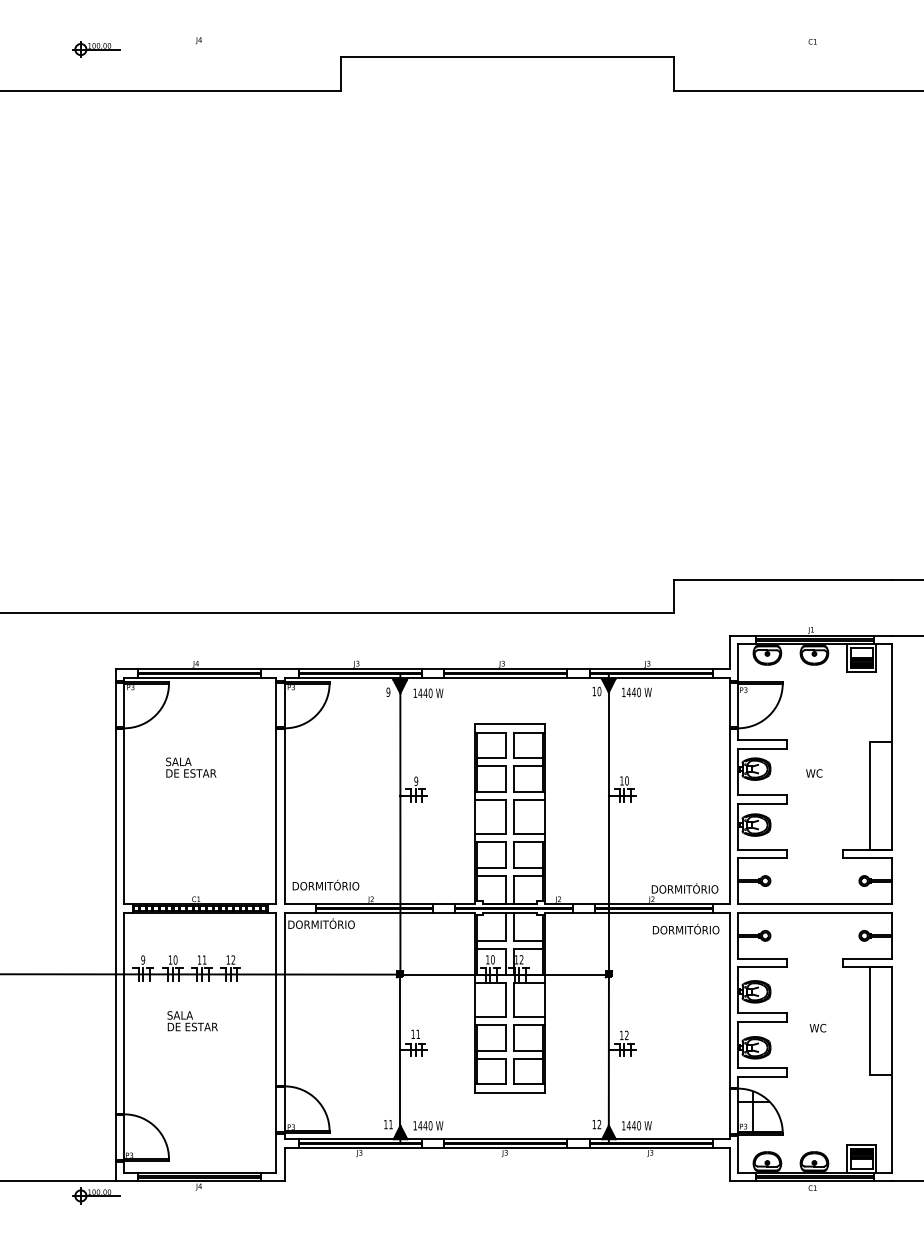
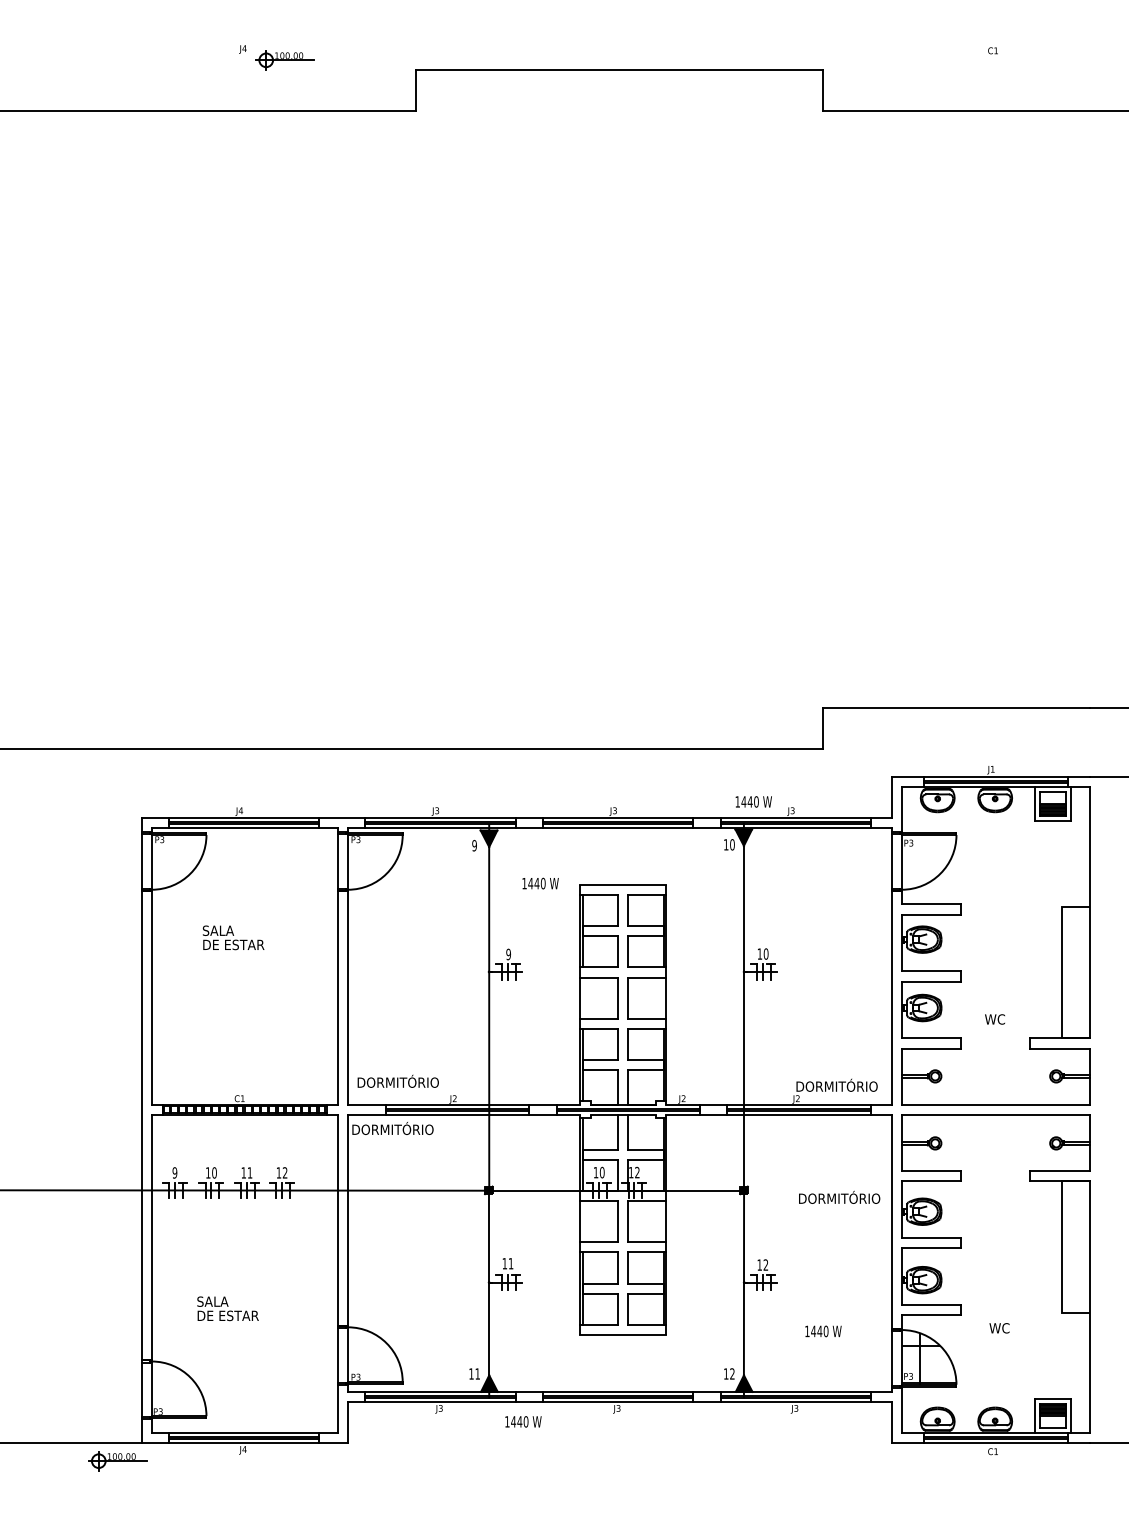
part: (96, 49) -> (285, 60), moved
text: (428, 692) -> (540, 882), moved
text: (636, 692) -> (753, 801), moved
text: (814, 773) -> (995, 1019), moved
text: (686, 928) -> (840, 1196), moved
text: (192, 1021) -> (227, 1309), moved
text: (817, 1028) -> (998, 1328), moved
text: (428, 1125) -> (523, 1421), moved
text: (636, 1125) -> (822, 1331), moved

